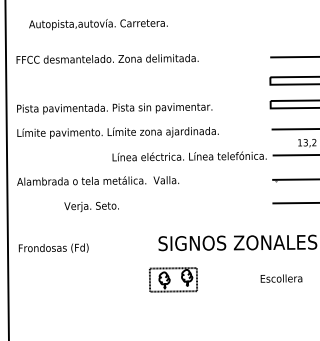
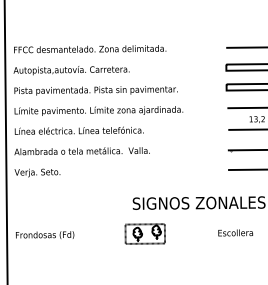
text: (98, 24) -> (71, 70), moved
text: (189, 156) -> (79, 130), moved
text: (91, 206) -> (37, 172), moved
text: (53, 247) -> (44, 234), moved

